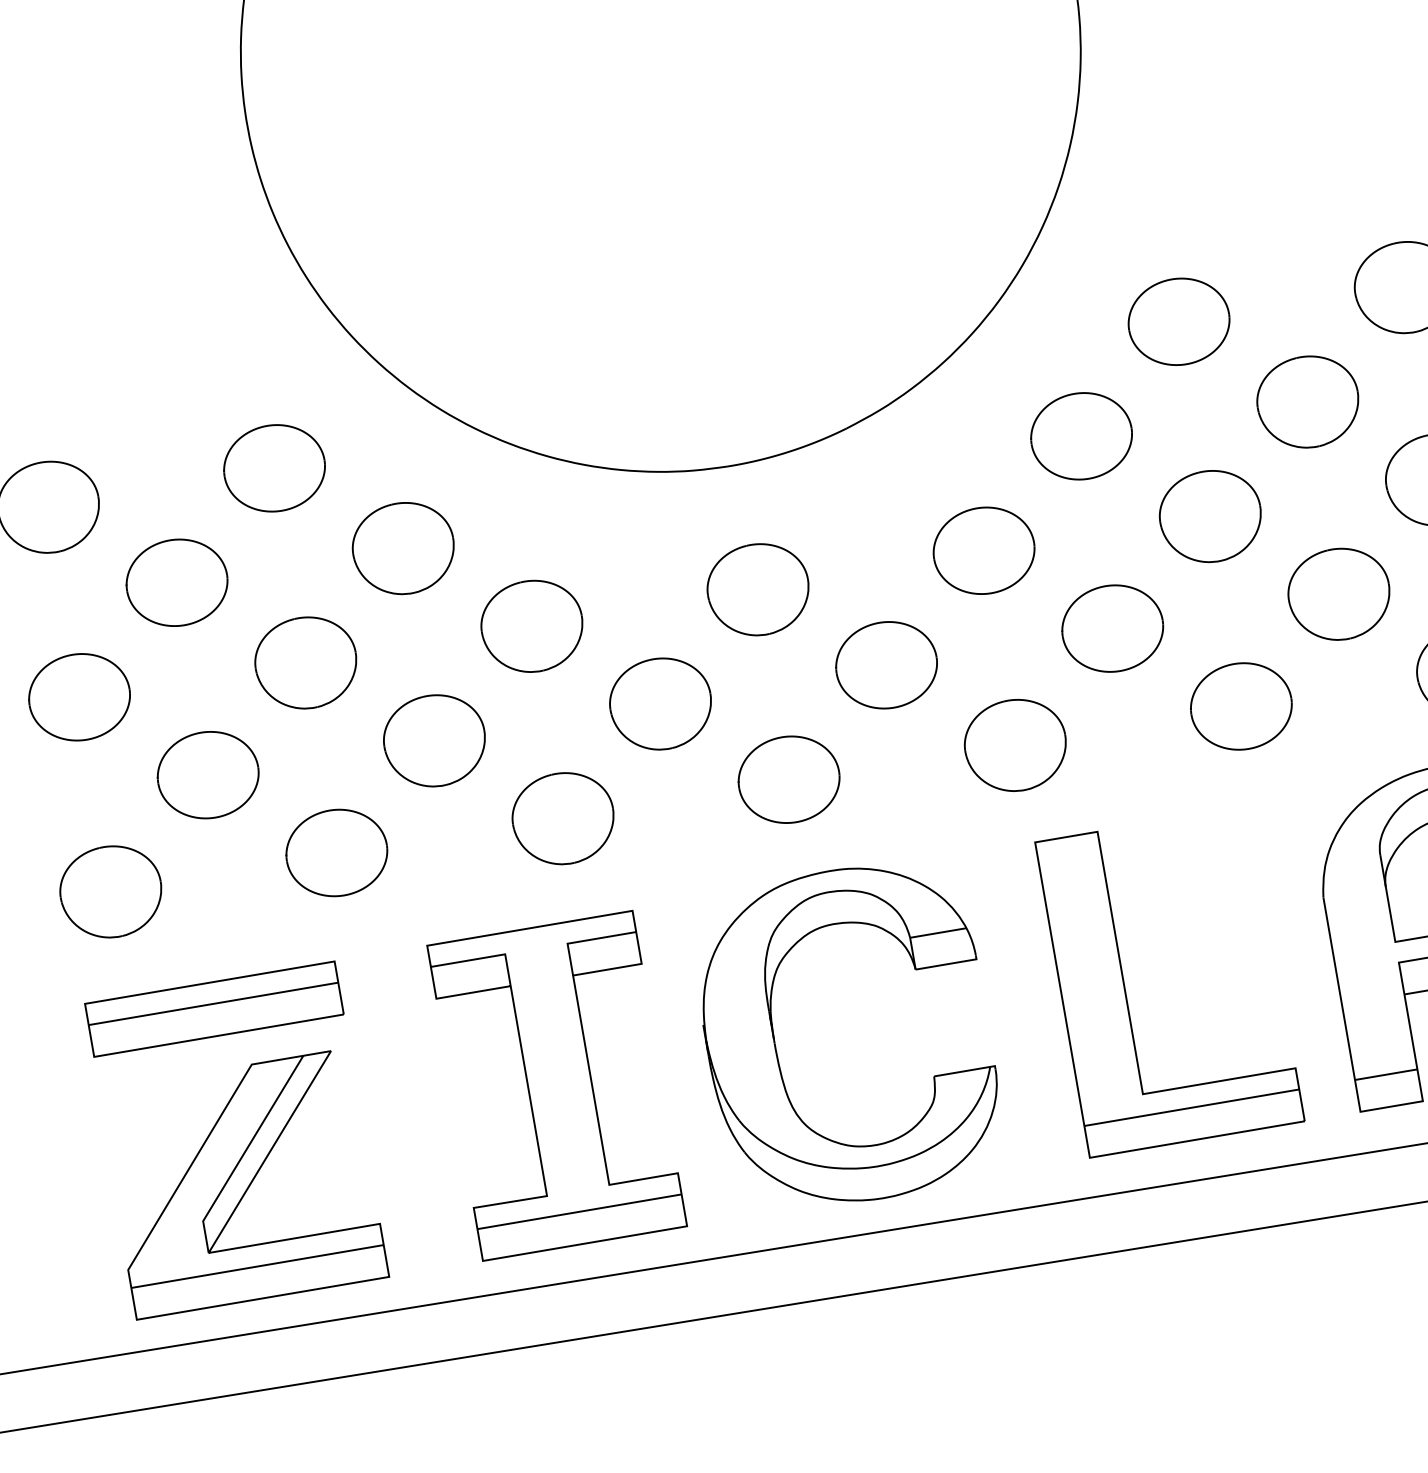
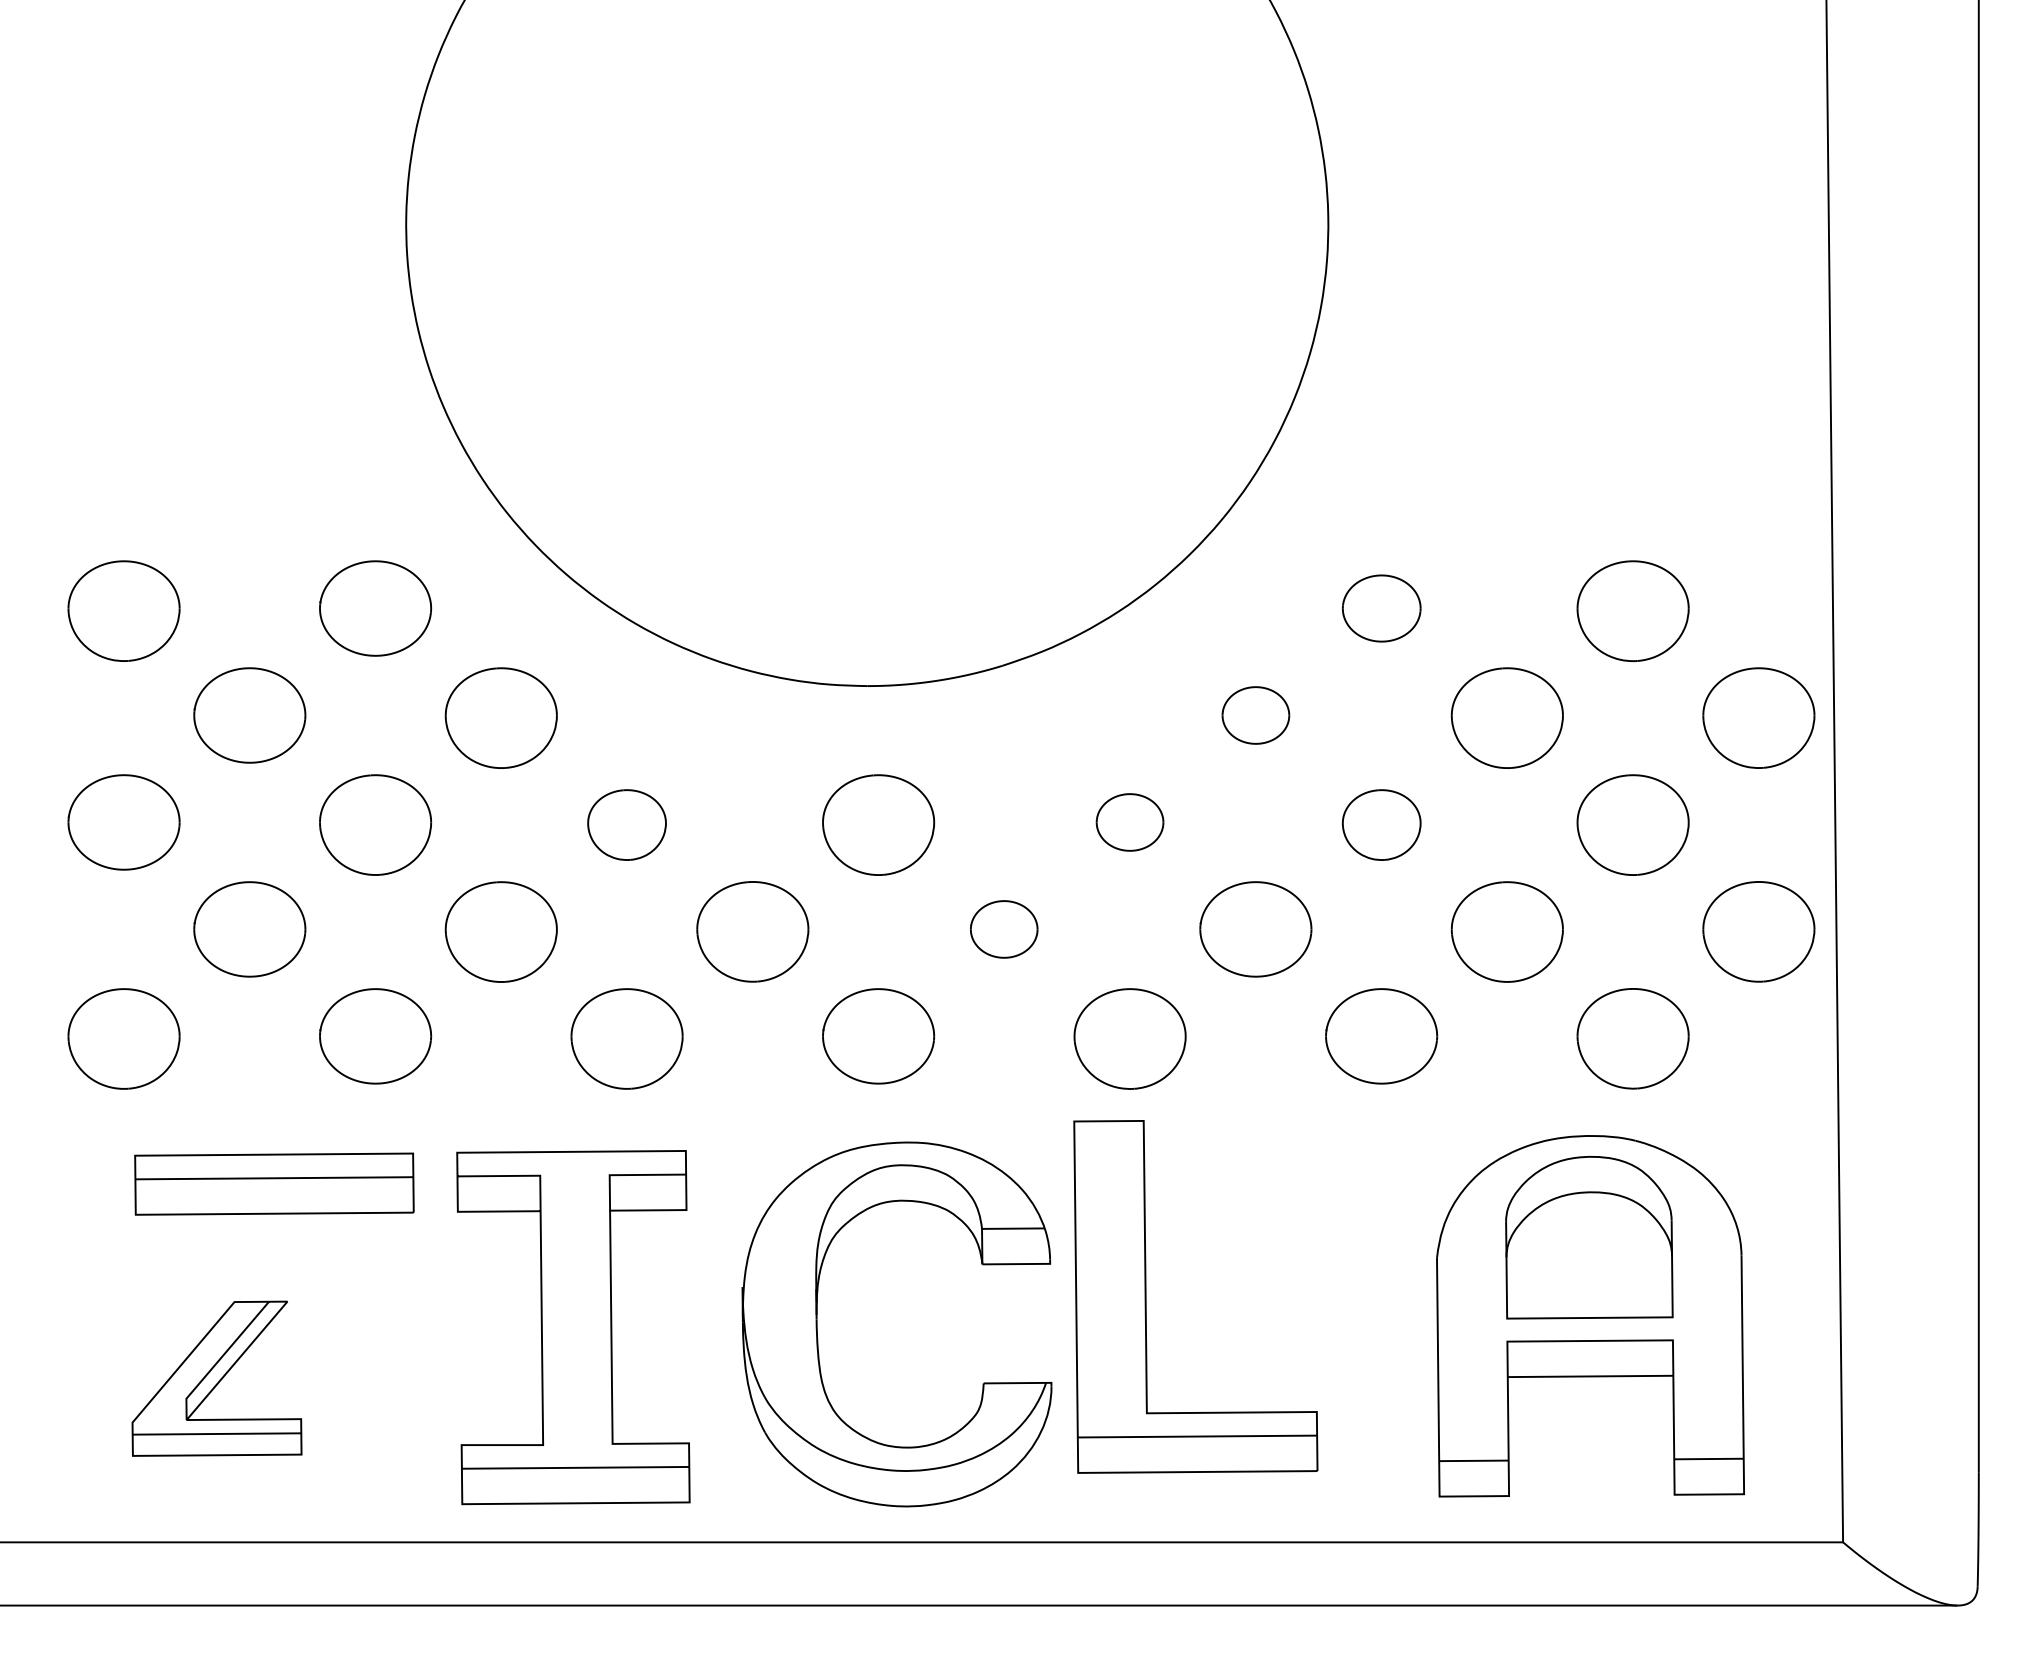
part: (1178, 321) -> (1381, 608), size x0.7
part: (1081, 436) -> (1255, 715), size x0.6
part: (1210, 516) -> (1381, 824), size x0.7
part: (983, 550) -> (1129, 822), size x0.6
part: (531, 625) -> (626, 824), size x0.7
part: (885, 665) -> (1003, 929), size x0.6
part: (1125, 989) -> (1146, 1296), moved
part: (214, 1008) -> (274, 1183), moved
part: (243, 1183) -> (216, 1378), size x0.6

